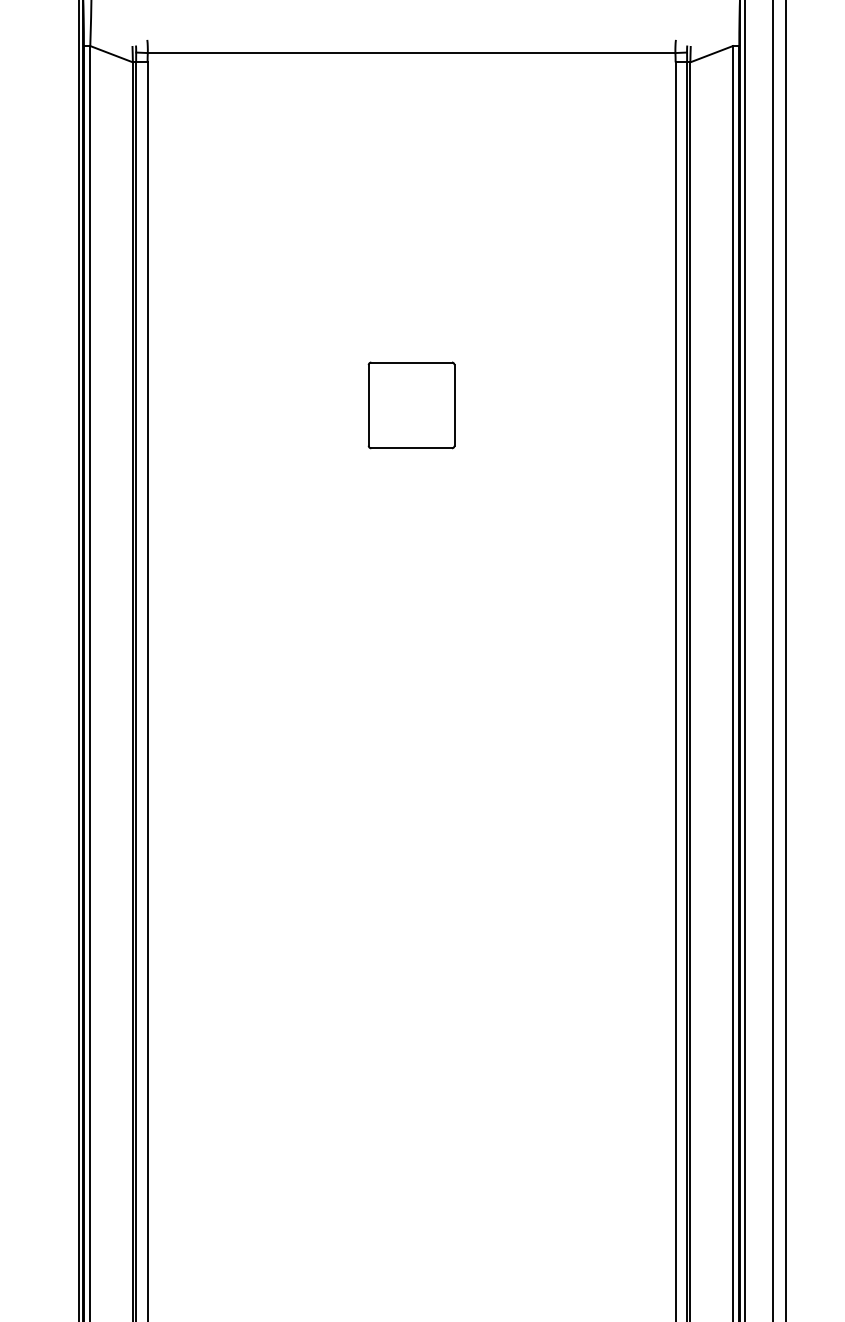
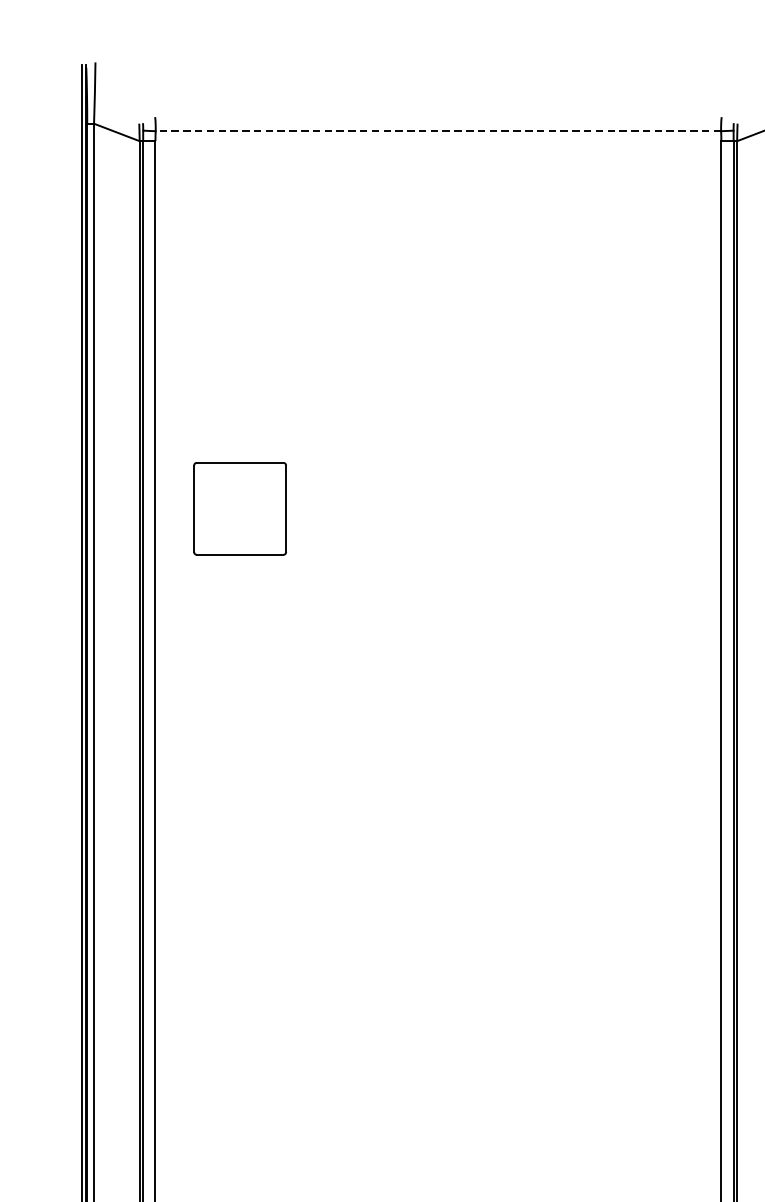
line: (411, 53) -> (438, 131), solid -> dashed
part: (411, 405) -> (240, 508), moved

